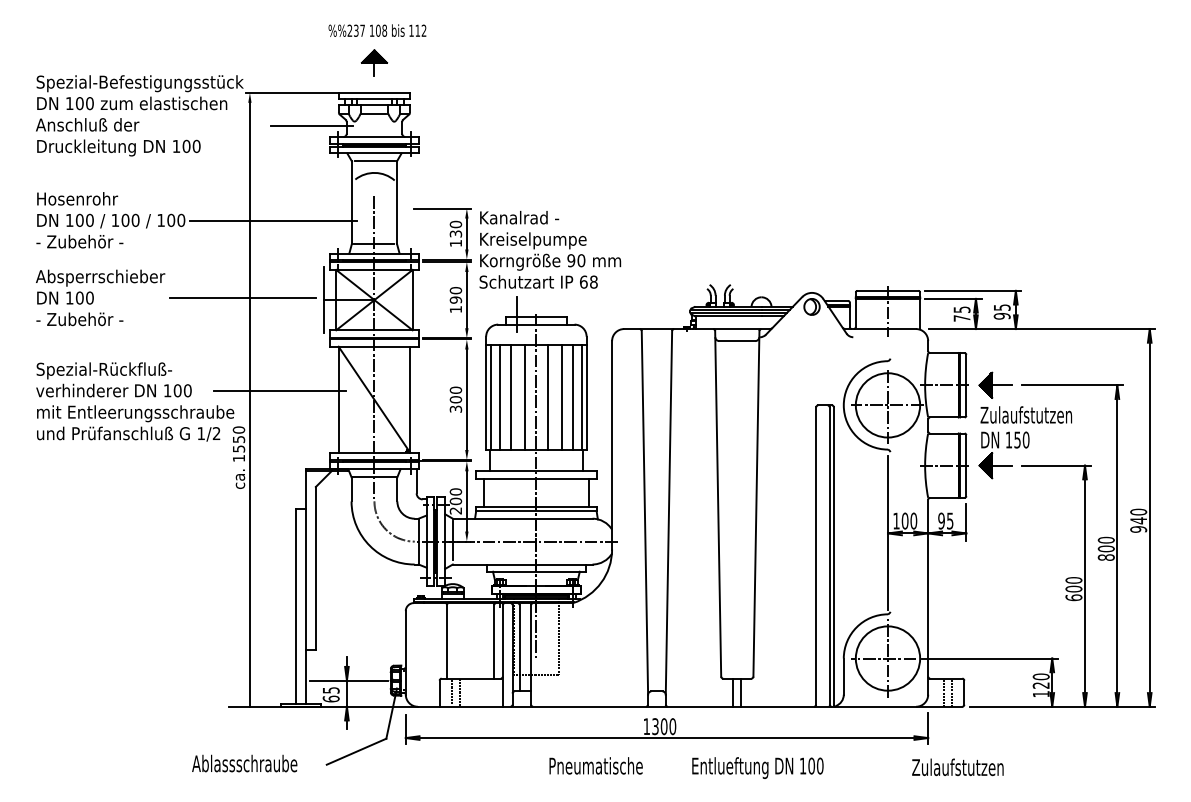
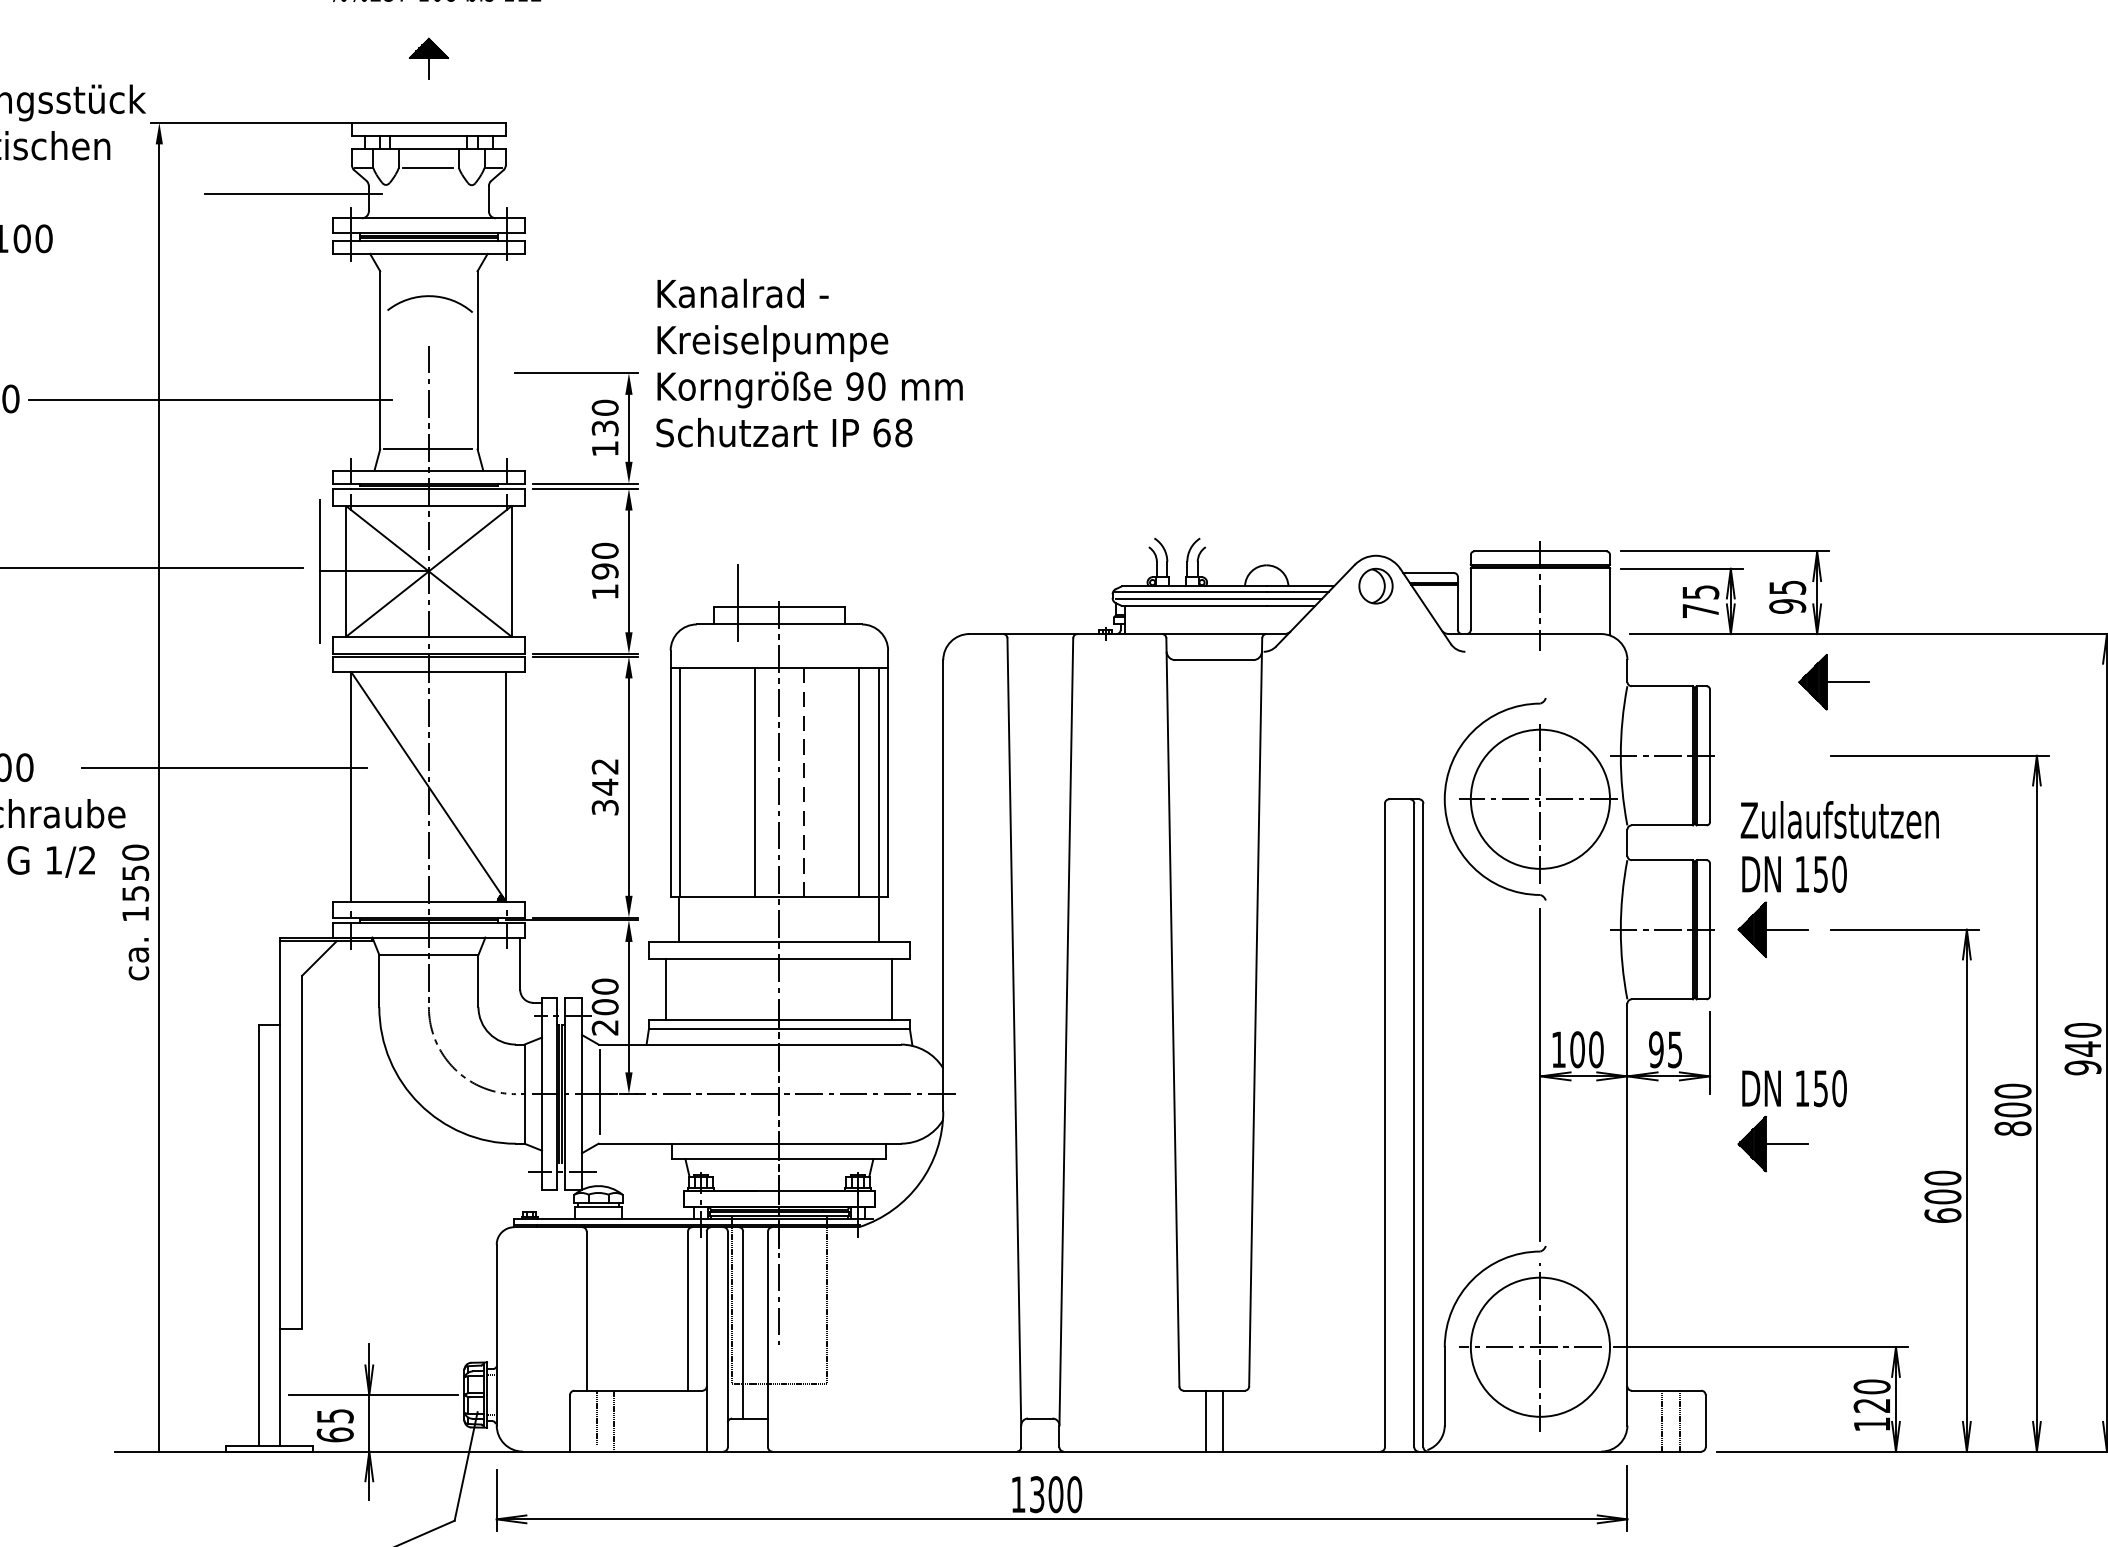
part: (374, 62) -> (428, 57), size x0.7
line: (374, 161) -> (428, 271), removed
text: (550, 249) -> (809, 362), moved
part: (995, 384) -> (1833, 680), moved
text: (455, 394) -> (604, 775), 300 -> 342
line: (499, 397) -> (699, 782), removed
line: (511, 397) -> (725, 782), removed
line: (547, 397) -> (803, 782), solid -> dashed
line: (561, 397) -> (833, 782), removed
part: (1006, 547) -> (1796, 1106), added

